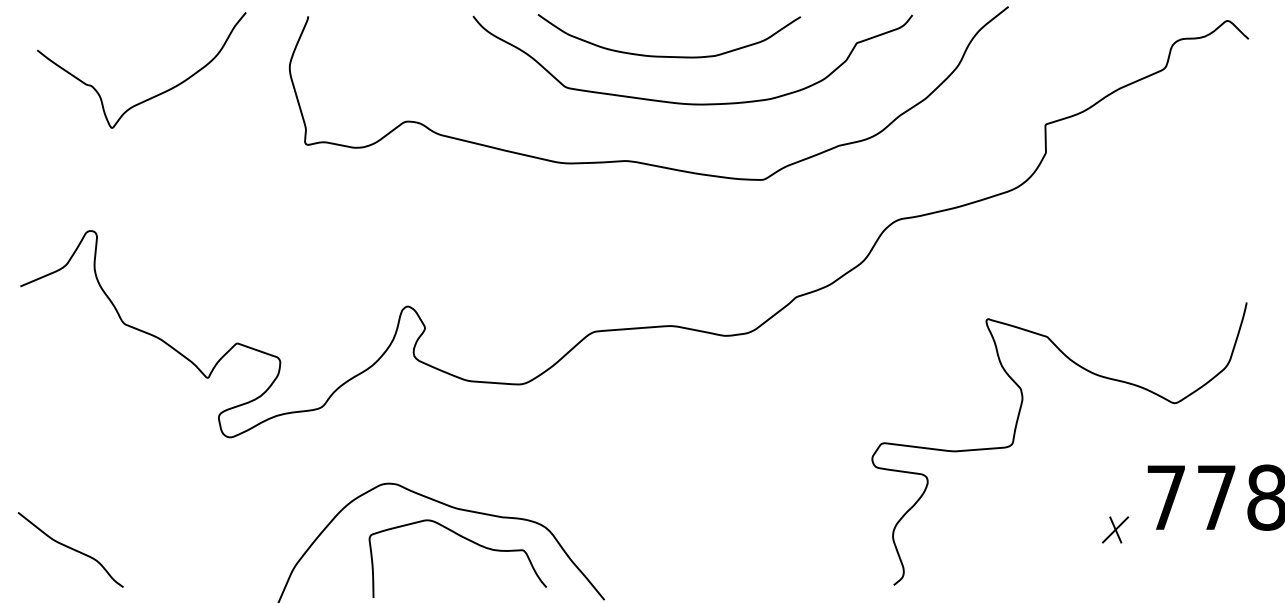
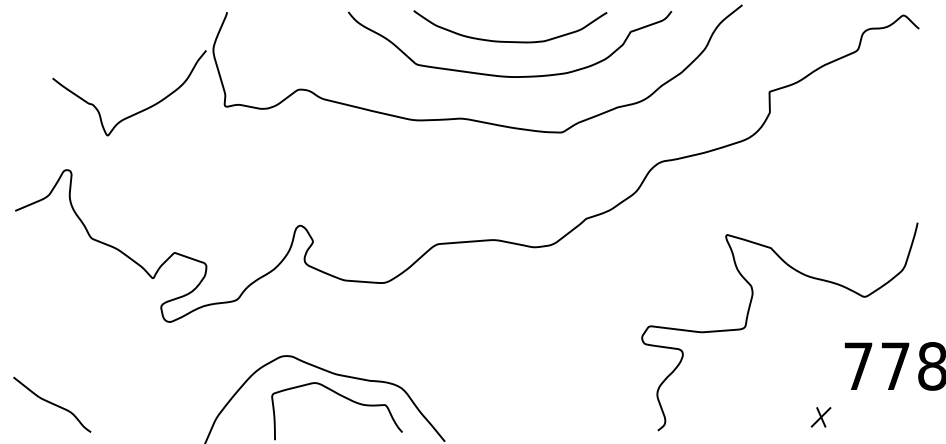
curve: (664, 55) -> (506, 40), moved
curve: (154, 95) -> (138, 111), moved
part: (1115, 529) -> (821, 417), moved

